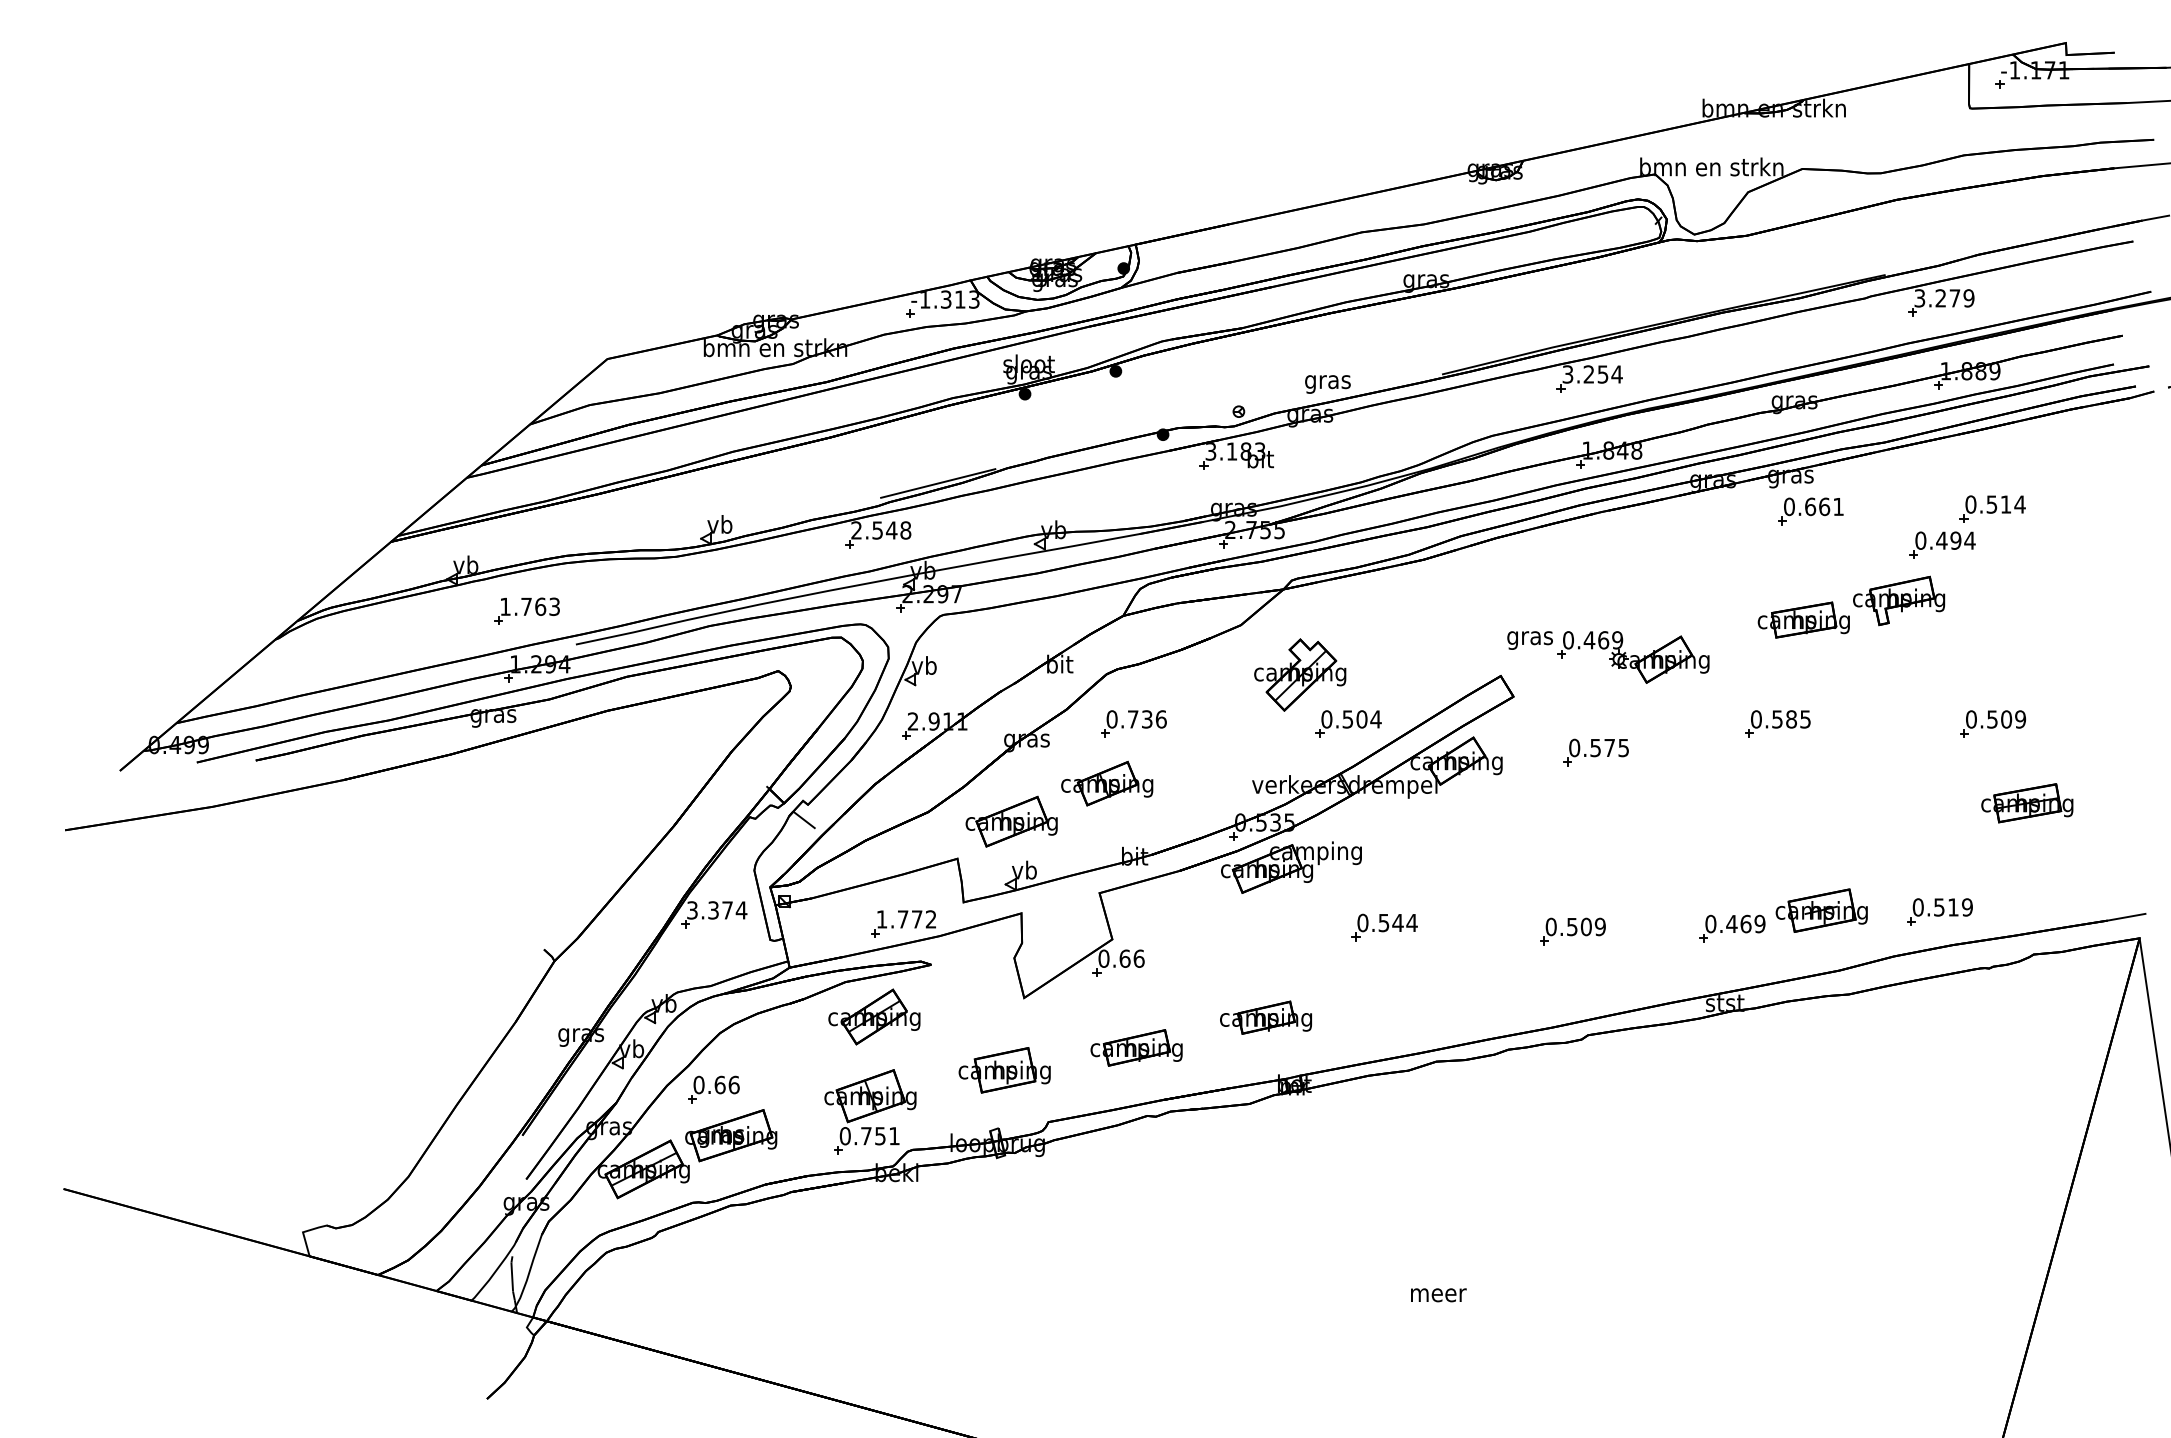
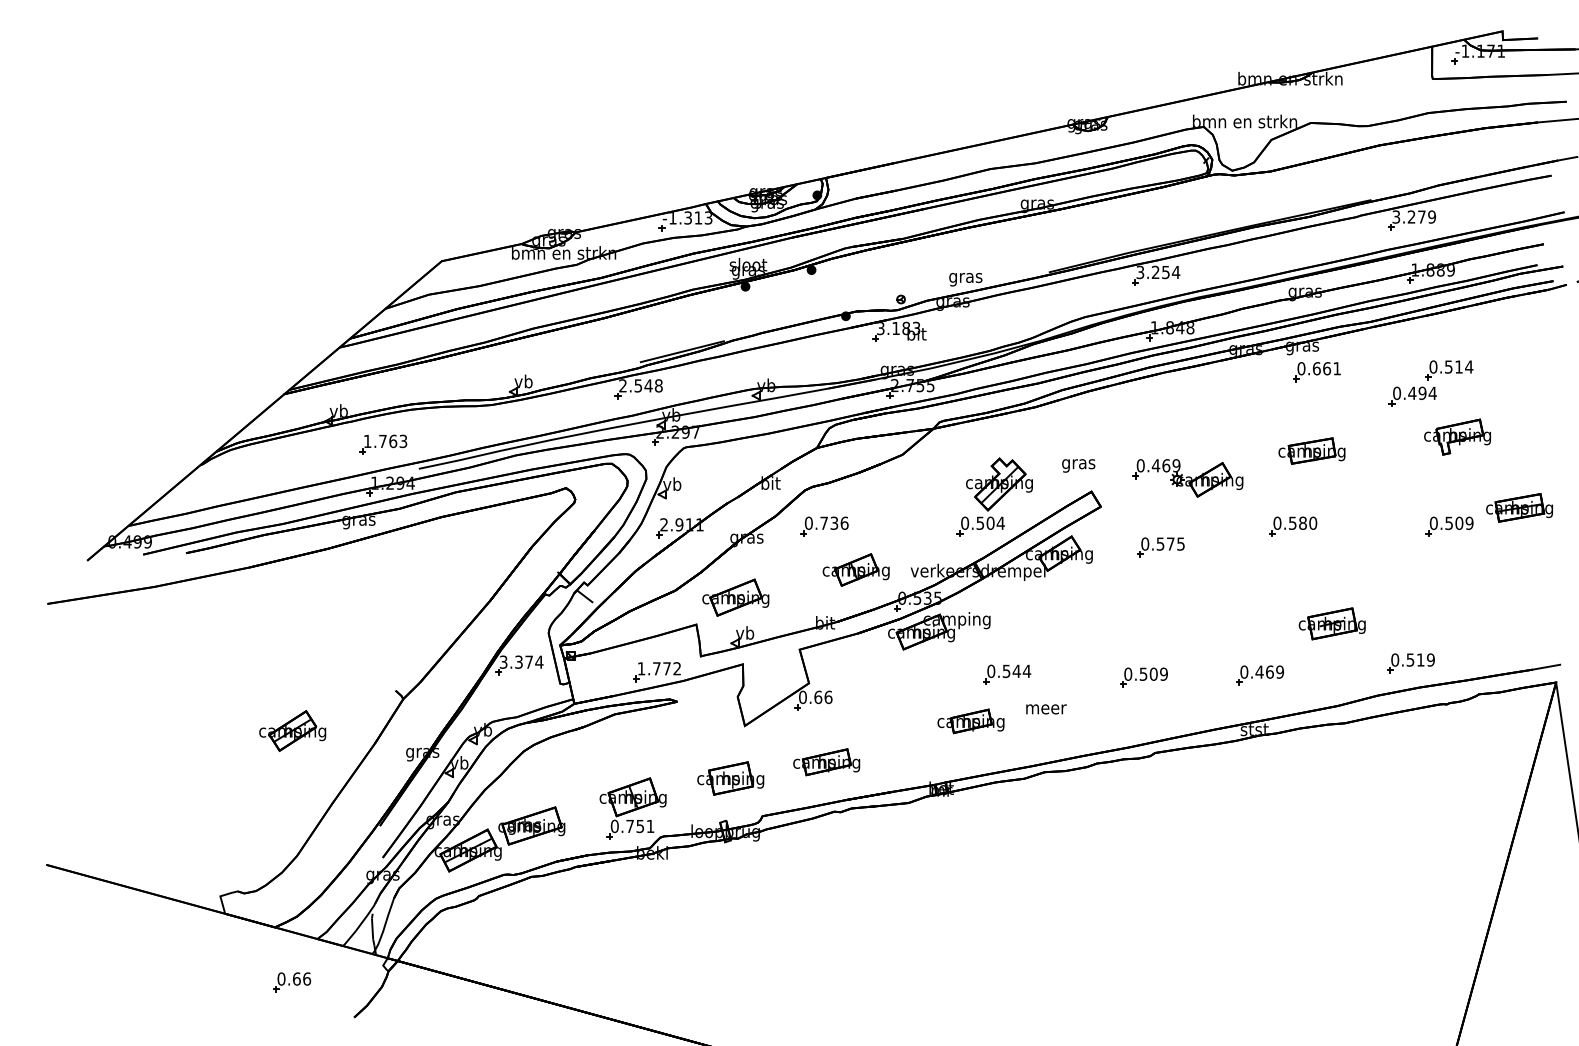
part: (1899, 600) -> (1457, 436), moved
text: (1529, 640) -> (1078, 465), moved
part: (1300, 674) -> (999, 484), moved
text: (1805, 719) -> (1313, 523), 0.585 -> 0.580
part: (1107, 783) -> (856, 569), moved
part: (2027, 803) -> (1519, 508), moved
part: (1821, 910) -> (1332, 623), moved
part: (874, 1016) -> (292, 730), moved
part: (1265, 1017) -> (970, 721), moved
part: (713, 1089) -> (292, 982), moved
text: (1438, 1295) -> (1046, 709), moved

